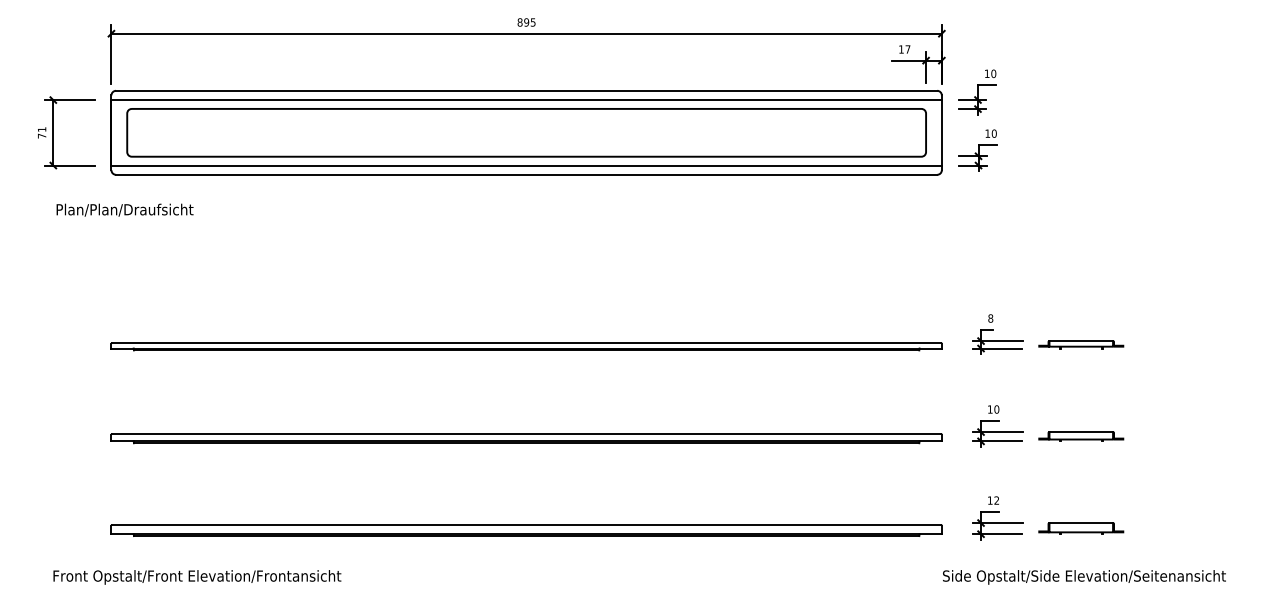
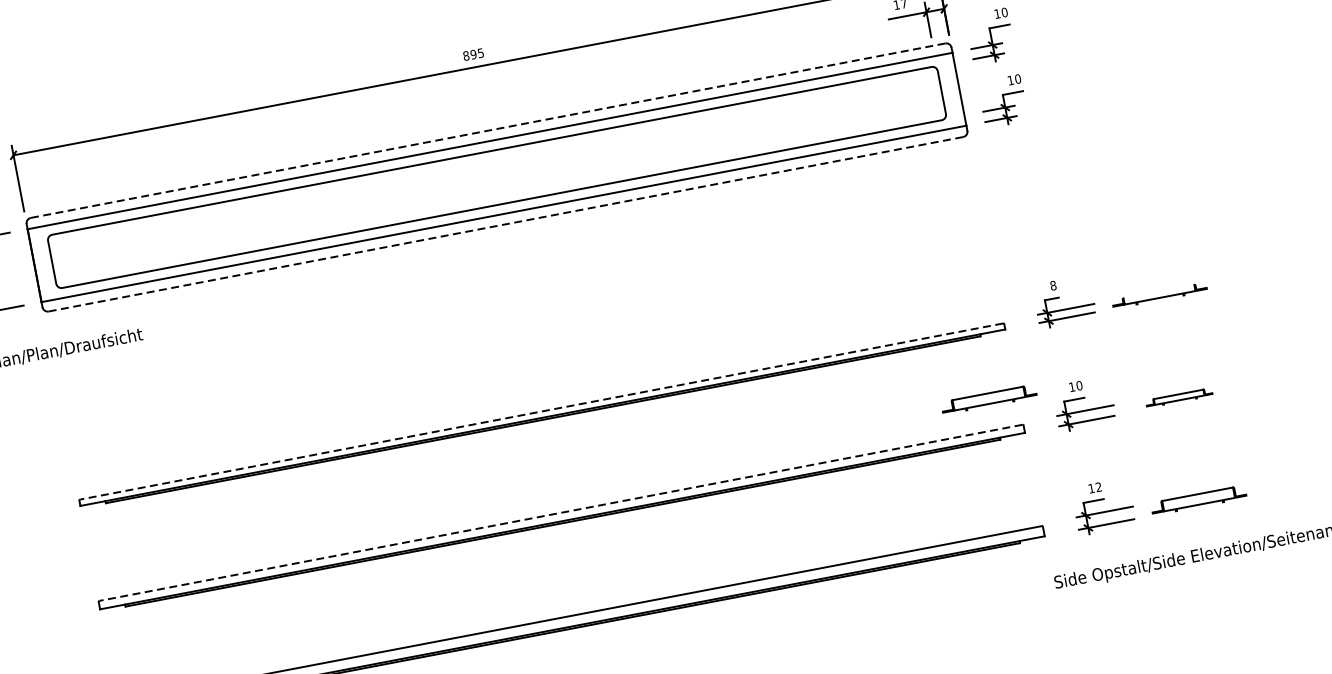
line: (526, 90) -> (487, 130), solid -> dashed
line: (526, 174) -> (505, 223), solid -> dashed
line: (1081, 341) -> (1159, 292), removed
line: (526, 342) -> (541, 411), solid -> dashed
part: (916, 406) -> (989, 399), added
line: (526, 433) -> (560, 512), solid -> dashed
part: (1081, 436) -> (1179, 397), size x0.7

